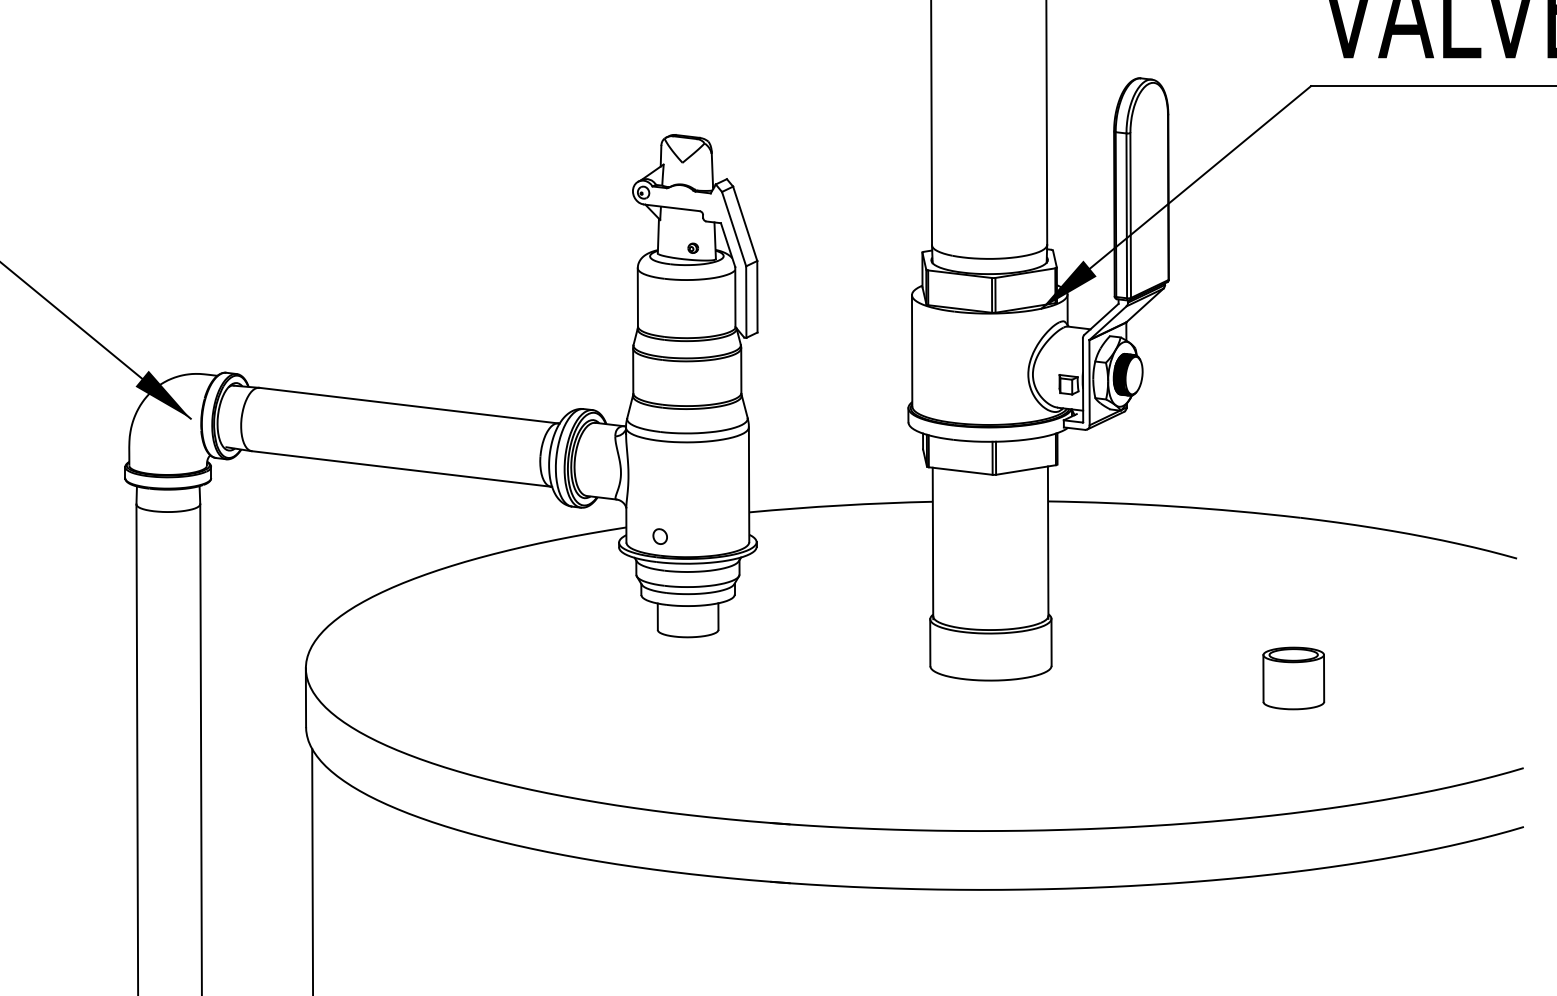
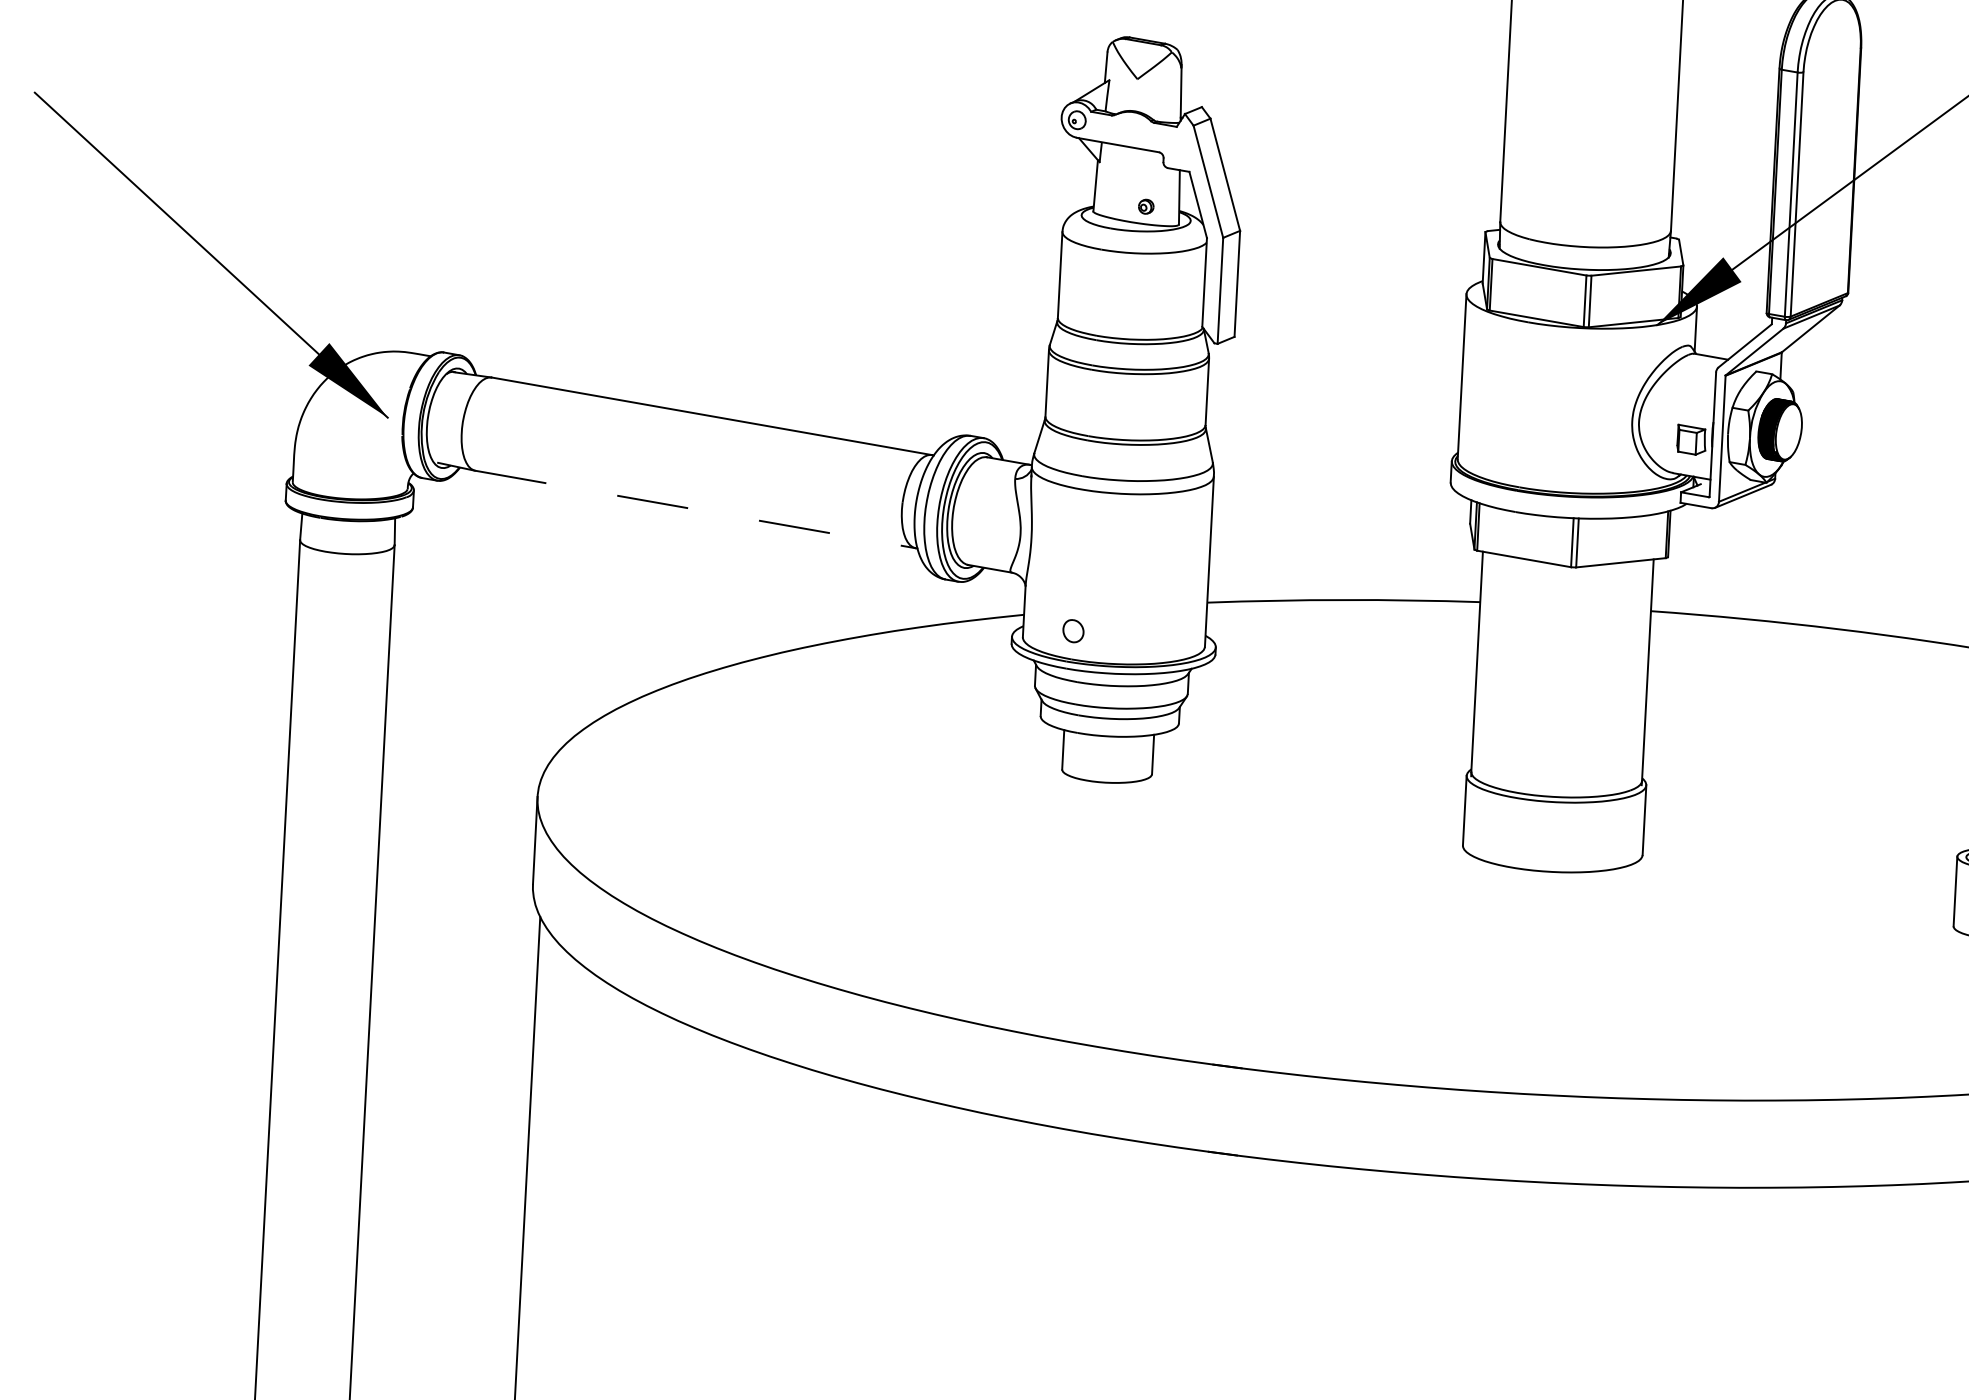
line: (401, 468) -> (695, 508), solid -> dashed

